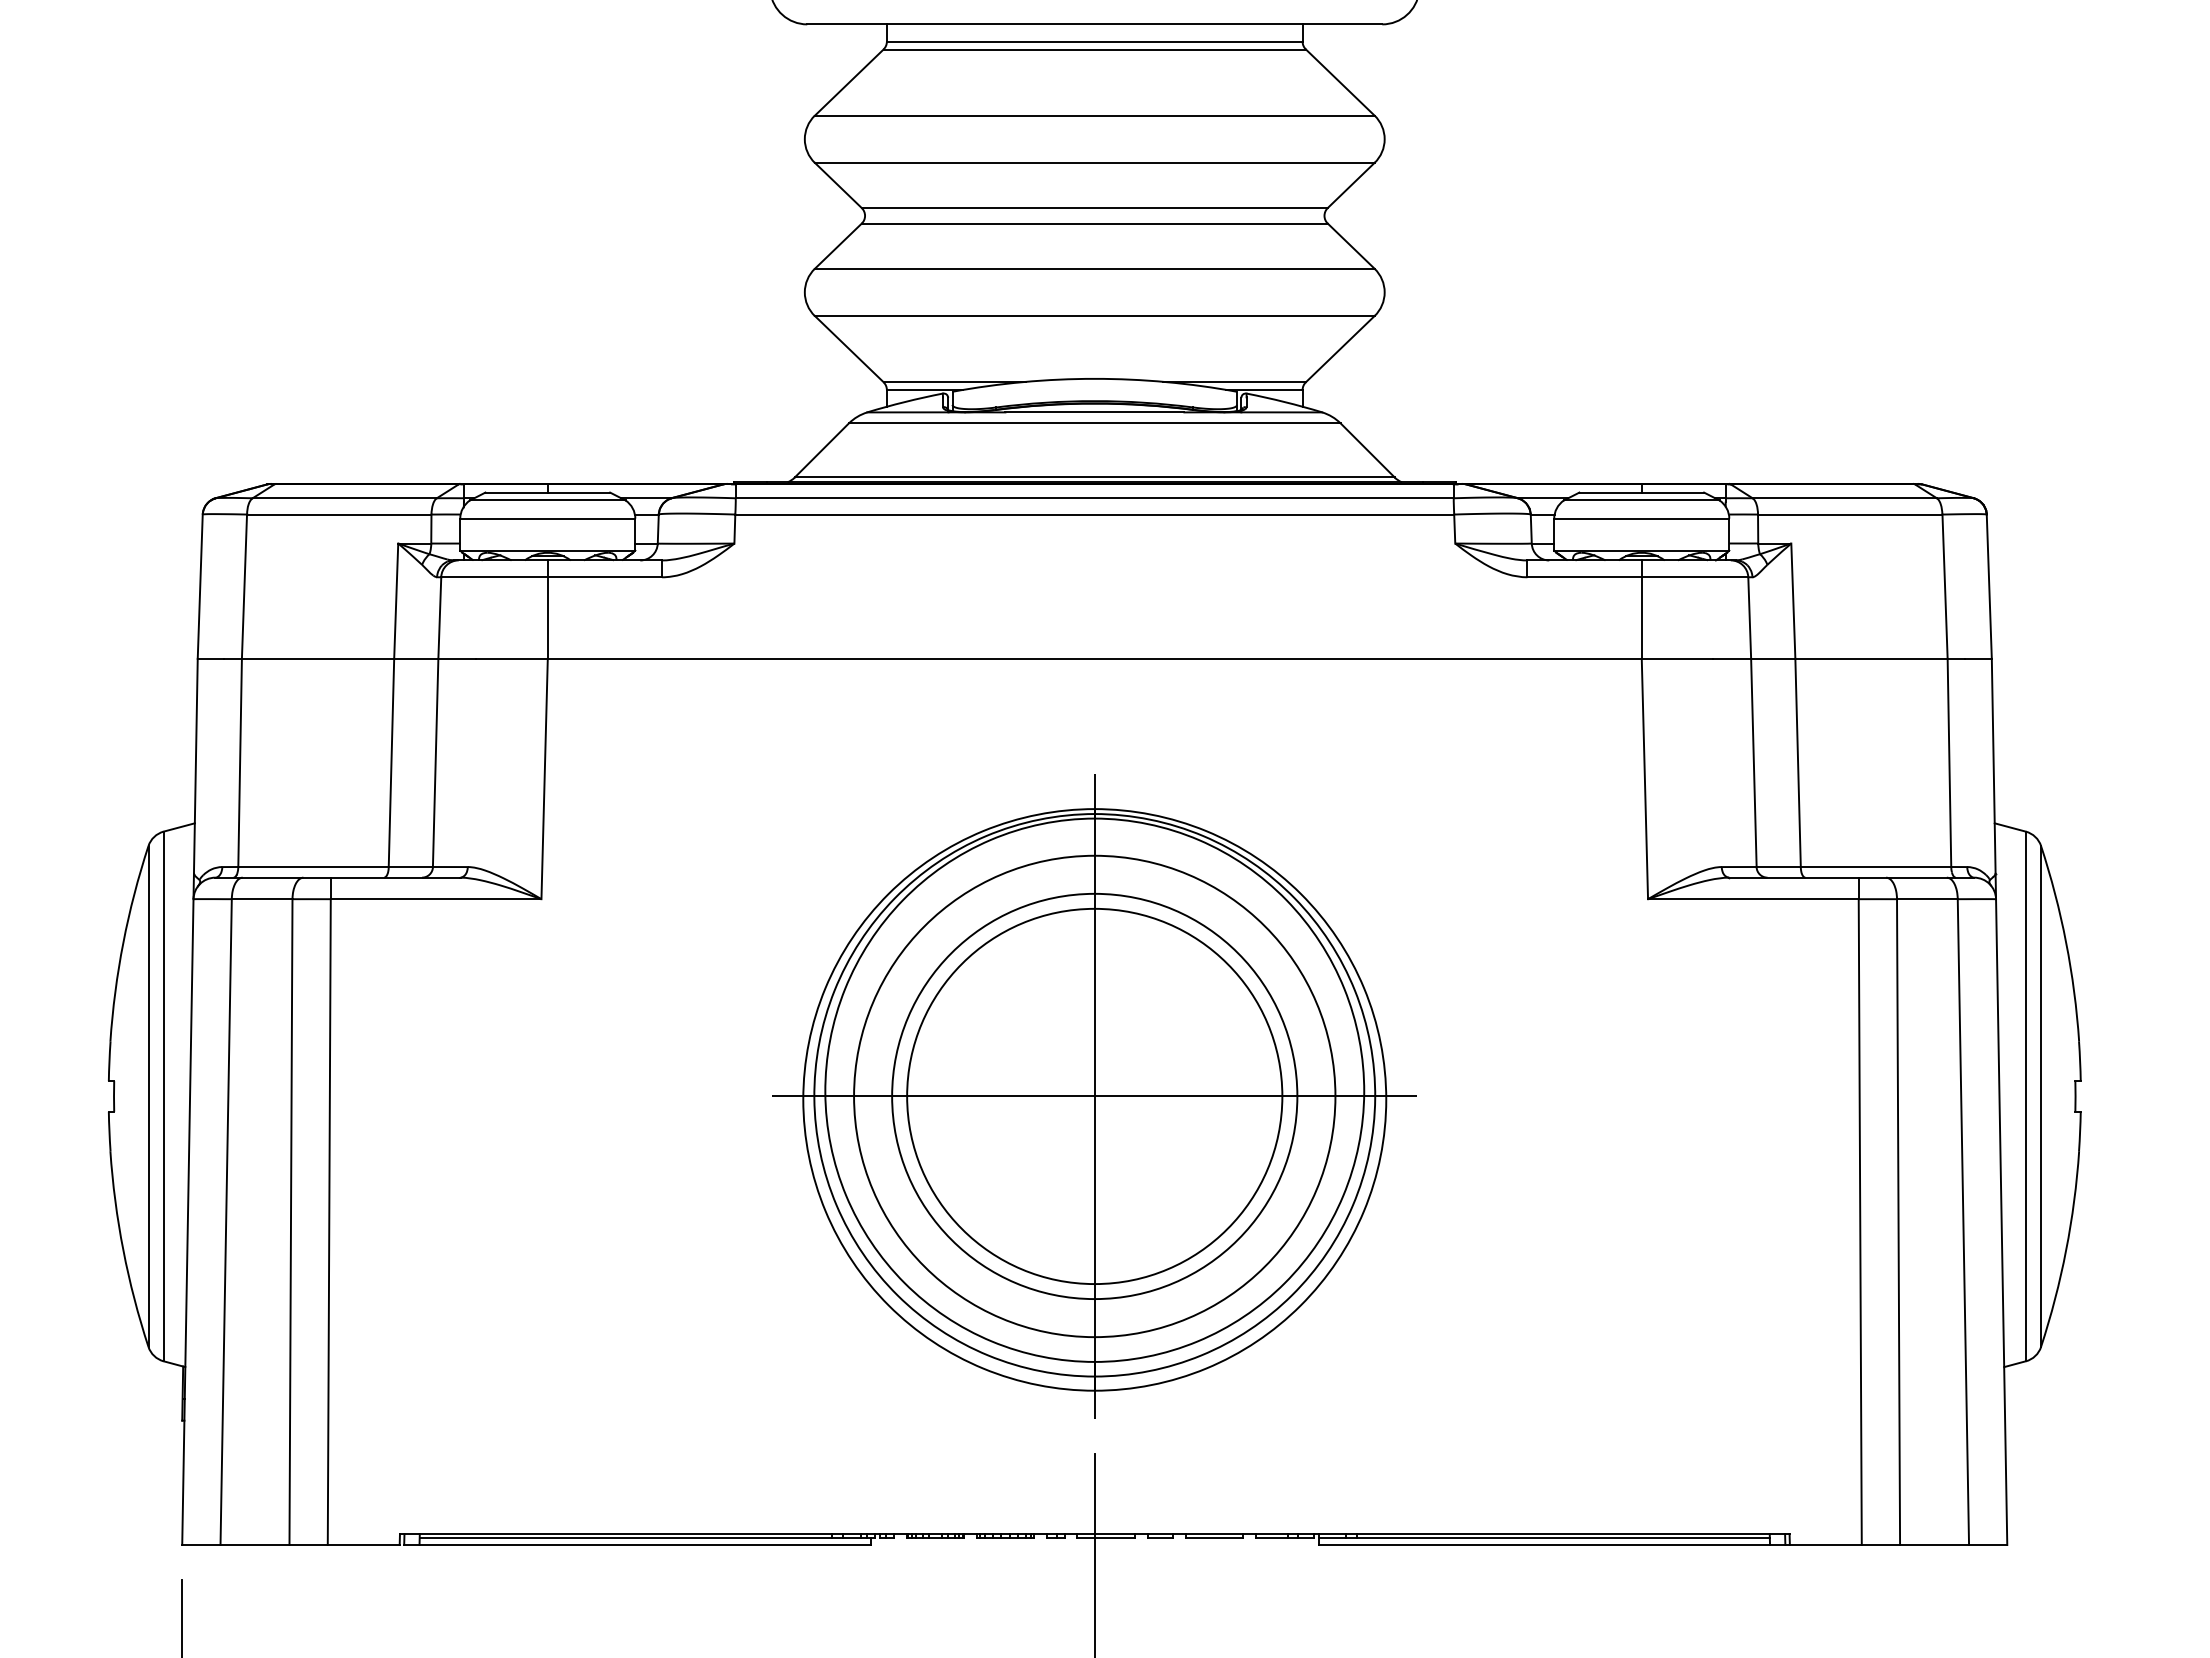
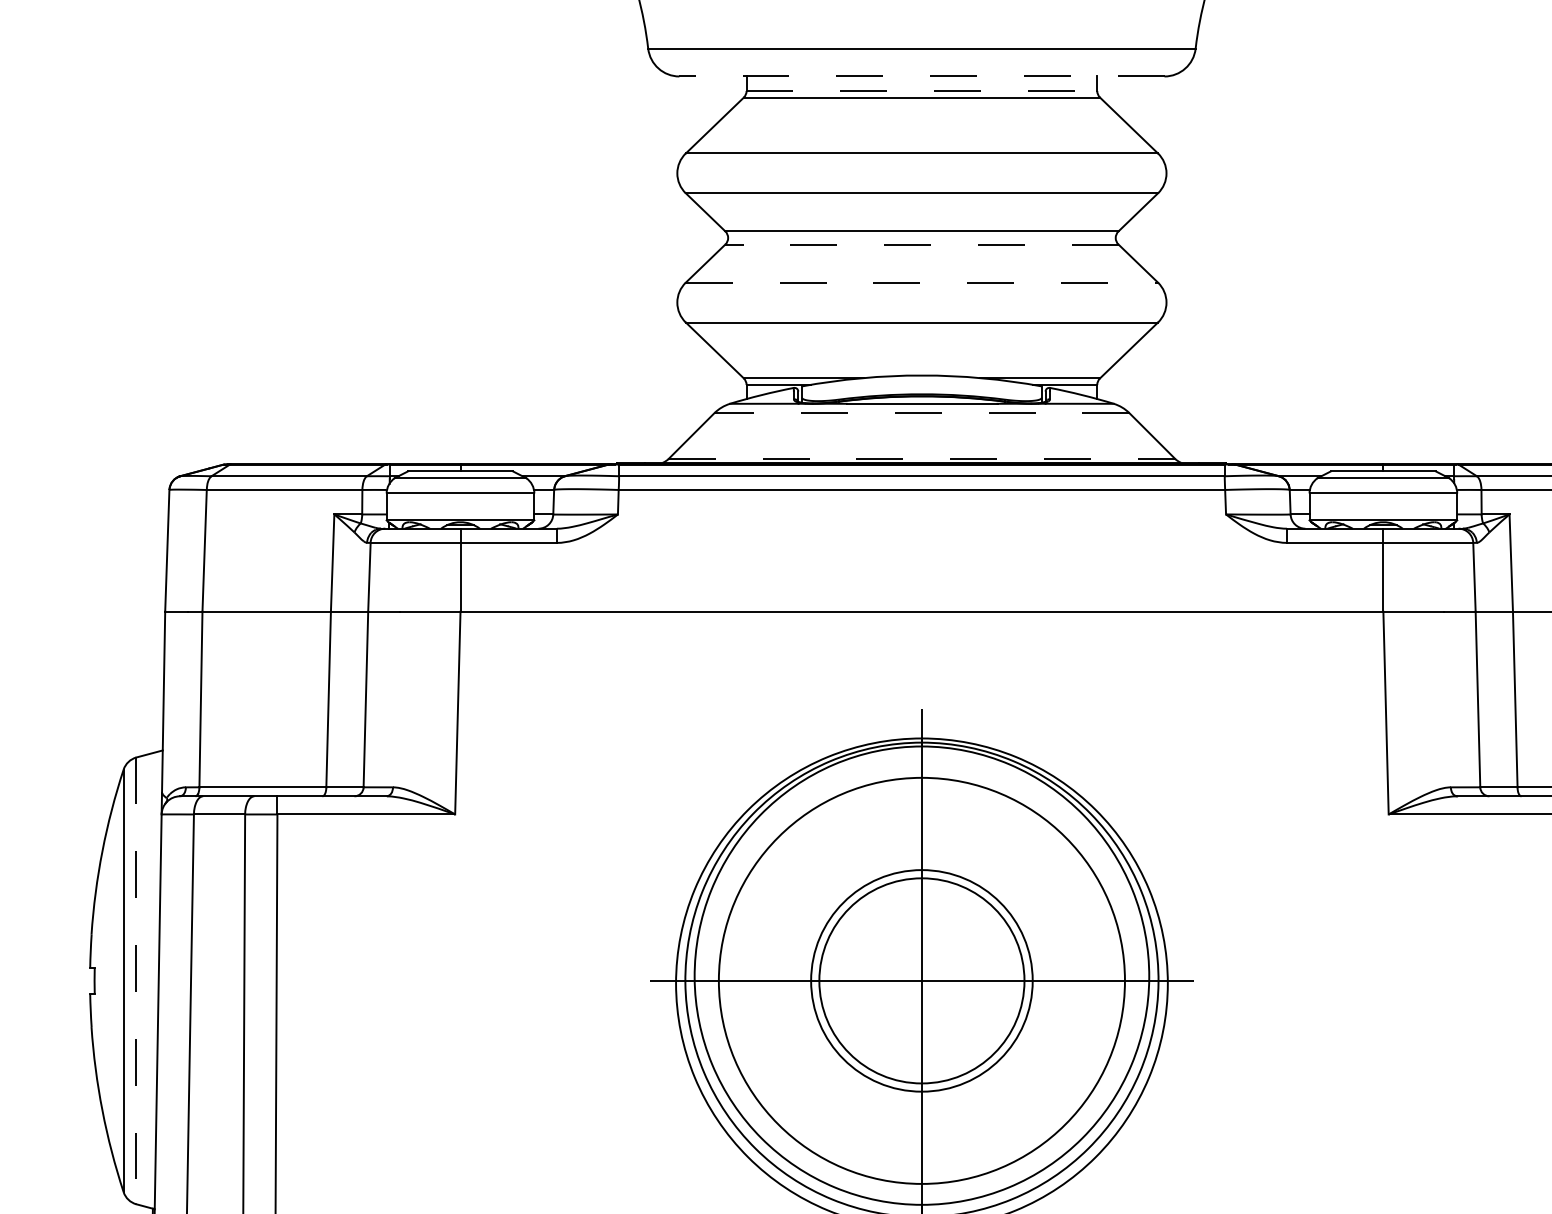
line: (1094, 24) -> (921, 76), solid -> dashed
line: (1094, 41) -> (921, 90), solid -> dashed
line: (1094, 223) -> (921, 244), solid -> dashed
line: (1094, 268) -> (921, 282), solid -> dashed
line: (1094, 423) -> (921, 413), solid -> dashed
line: (1094, 477) -> (921, 458), solid -> dashed
line: (163, 1096) -> (136, 980), solid -> dashed
circle: (1094, 1096) -> (921, 980), size x0.6
circle: (1094, 1096) -> (921, 980), size x0.7

